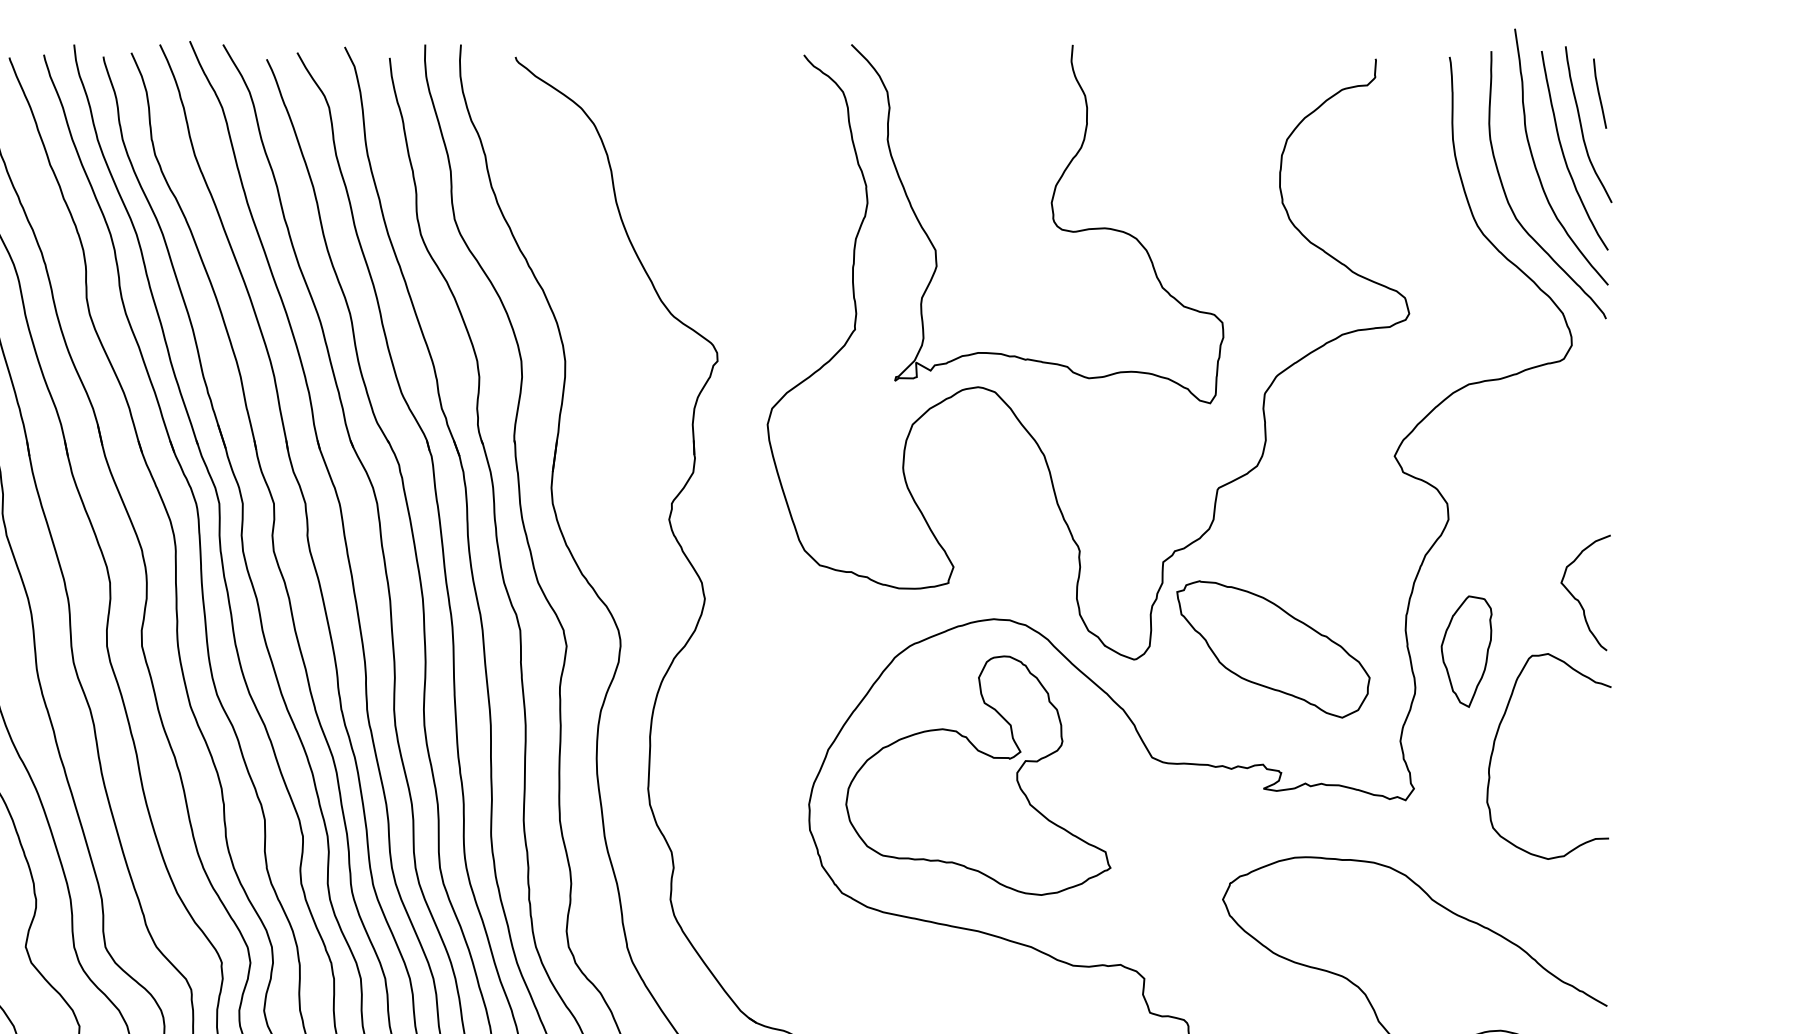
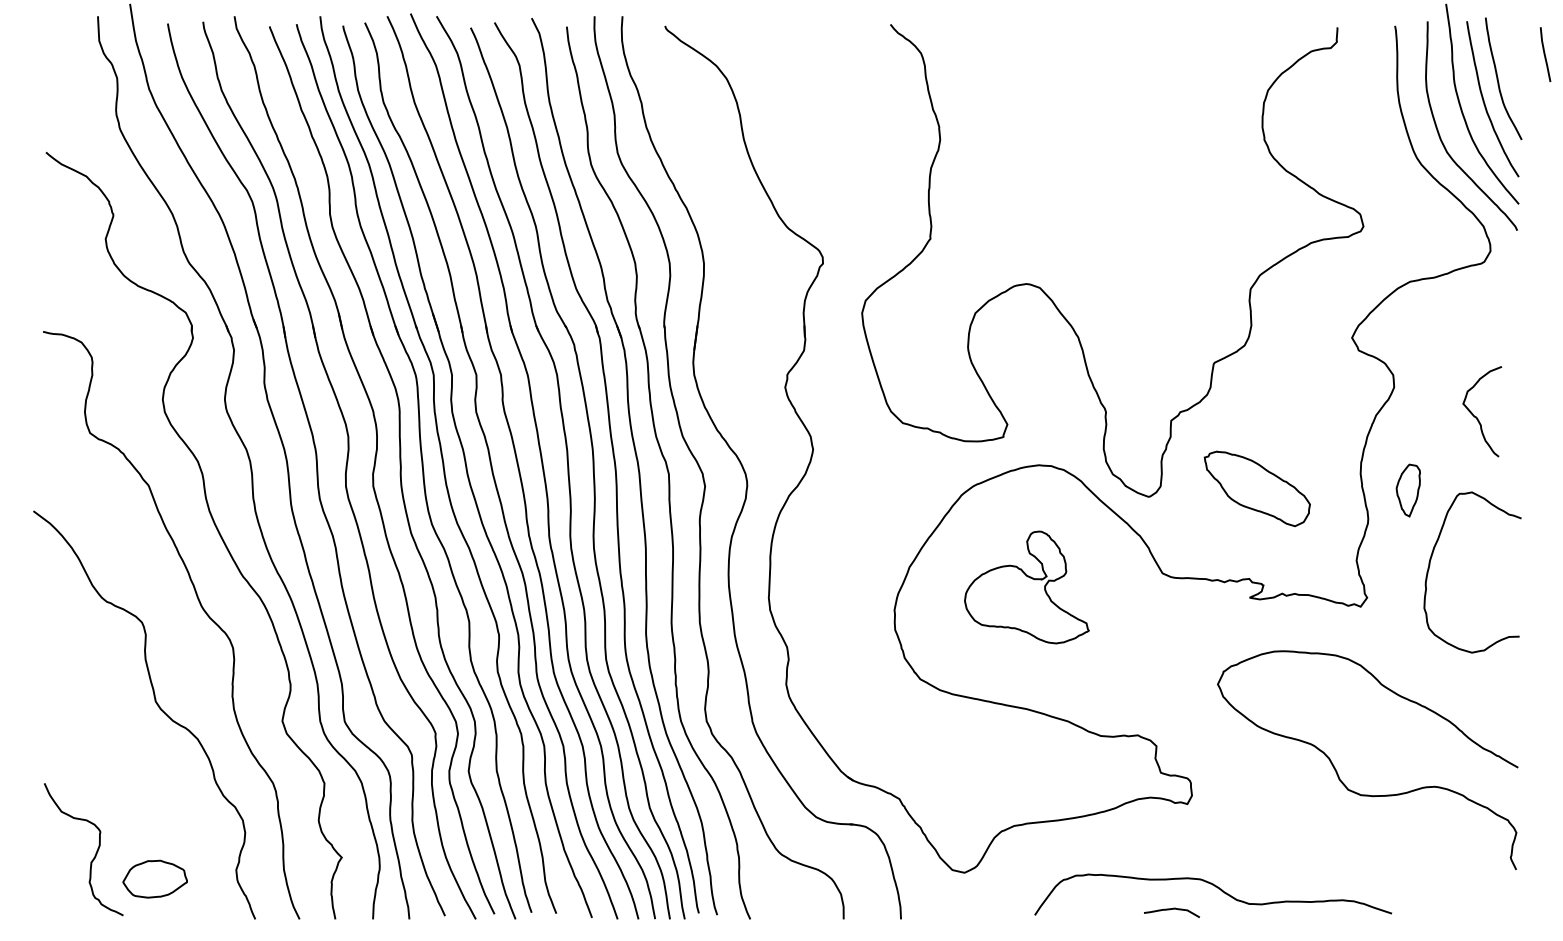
line: (1599, 93) -> (1545, 54), moved
curve: (1052, 220) -> (1084, 153), removed
curve: (1578, 599) -> (1476, 416), moved
part: (1273, 648) -> (1257, 488), size x0.7
part: (1466, 651) -> (1408, 490), size x0.6
part: (977, 775) -> (1026, 587), size x0.6

